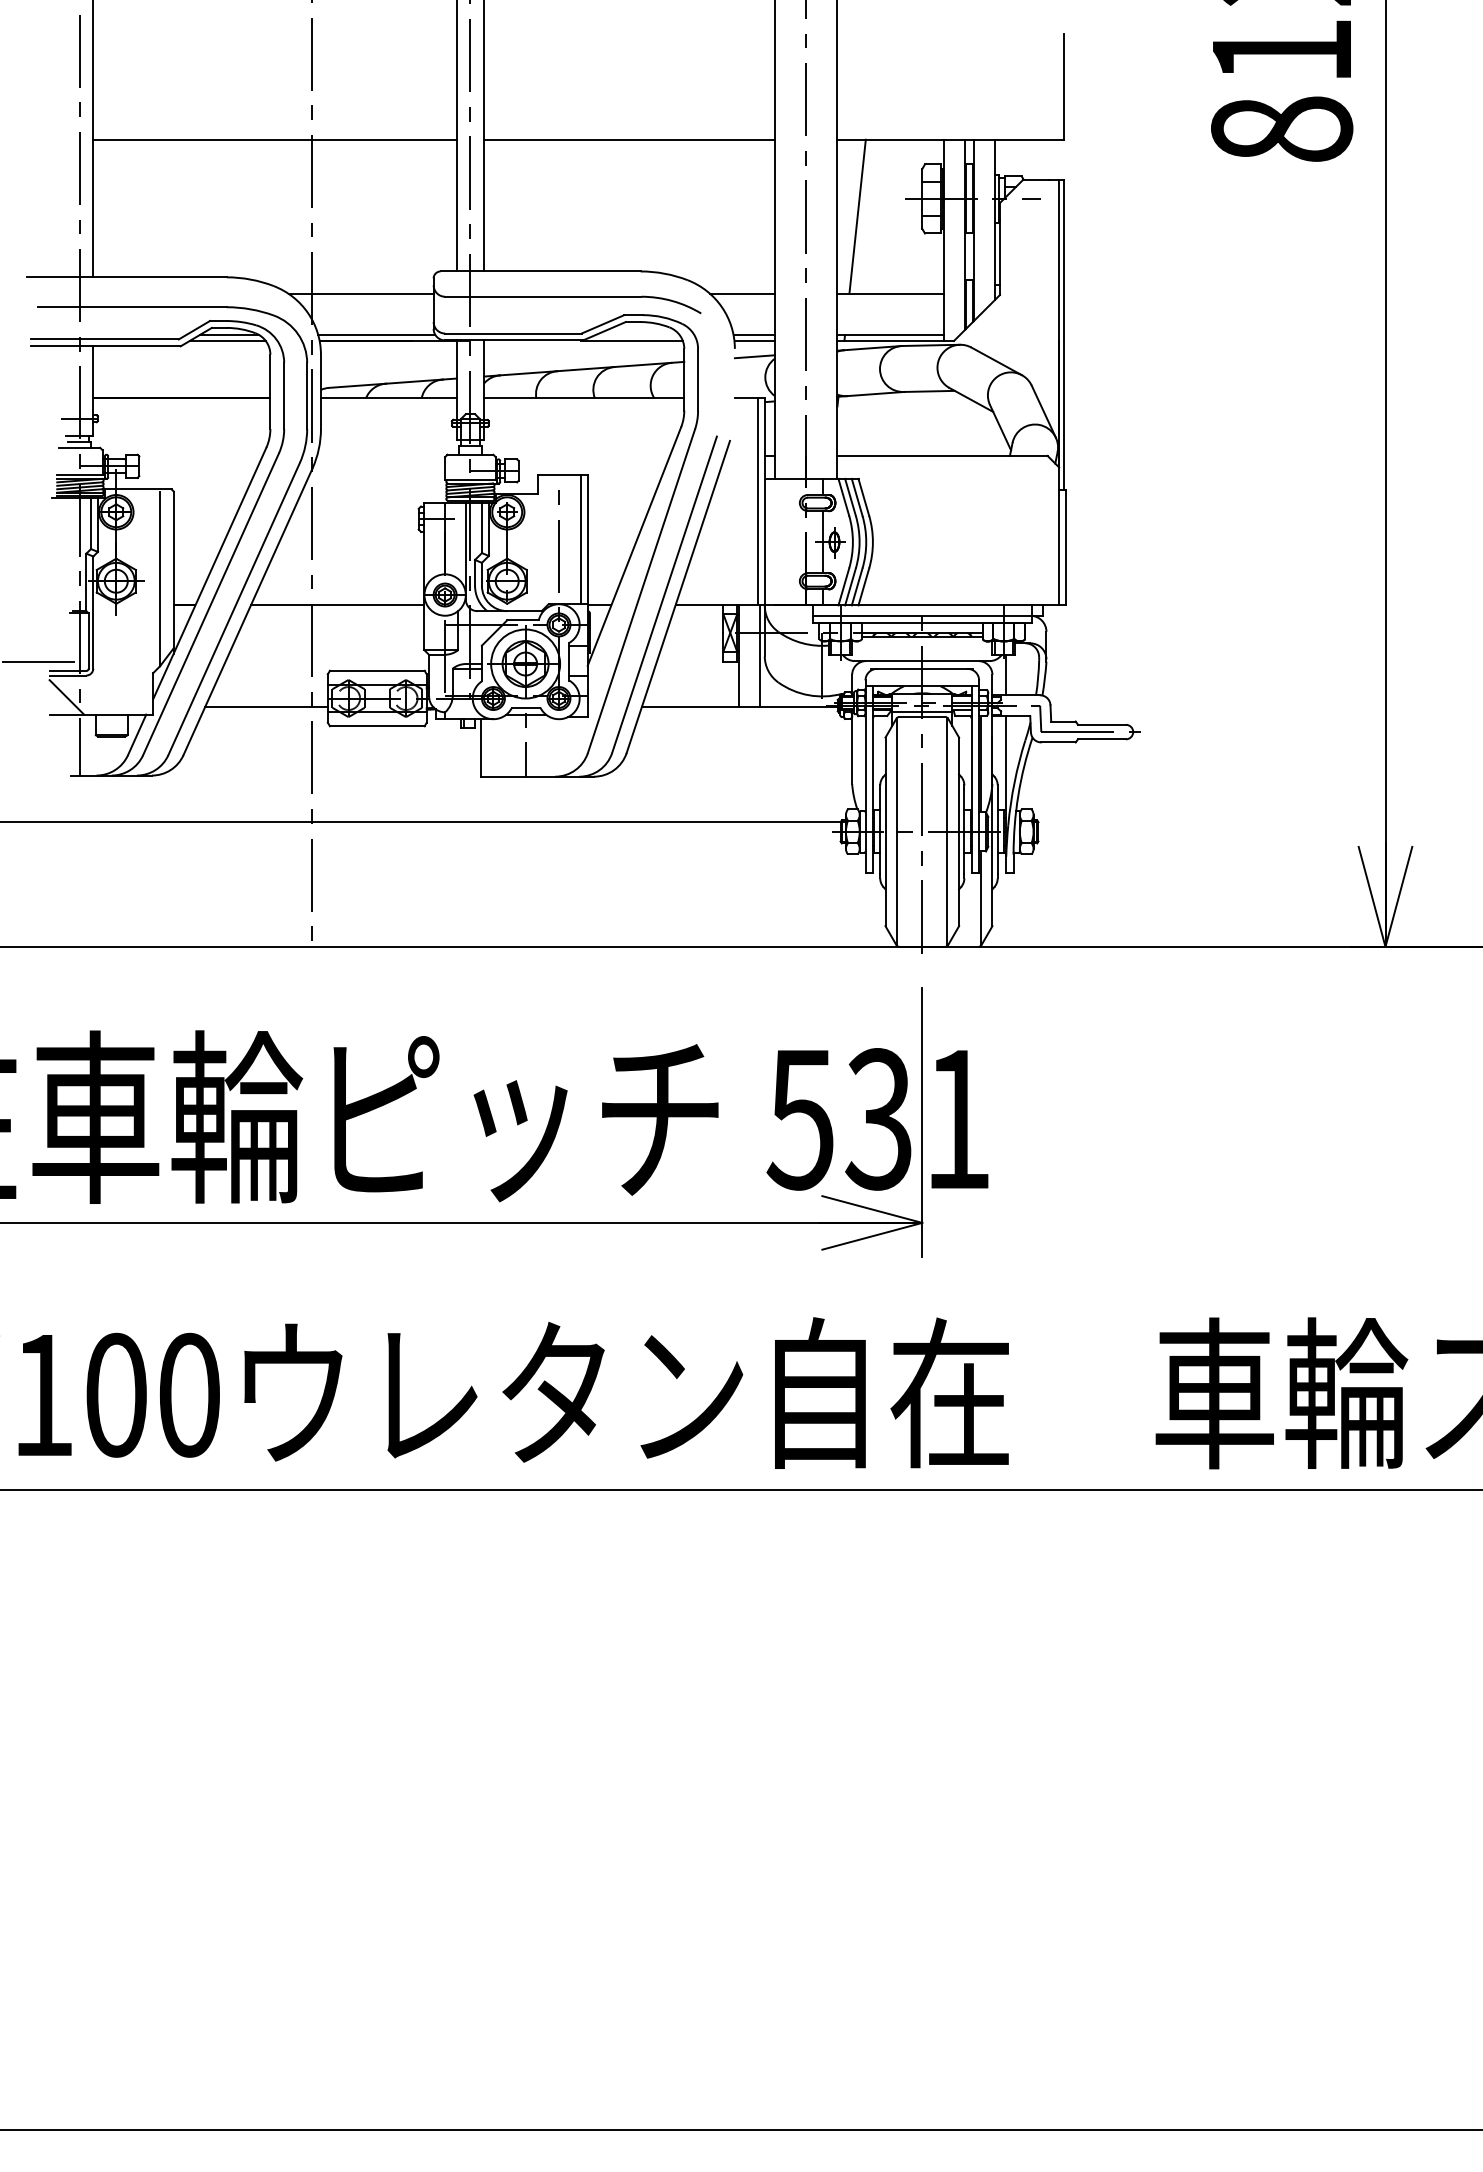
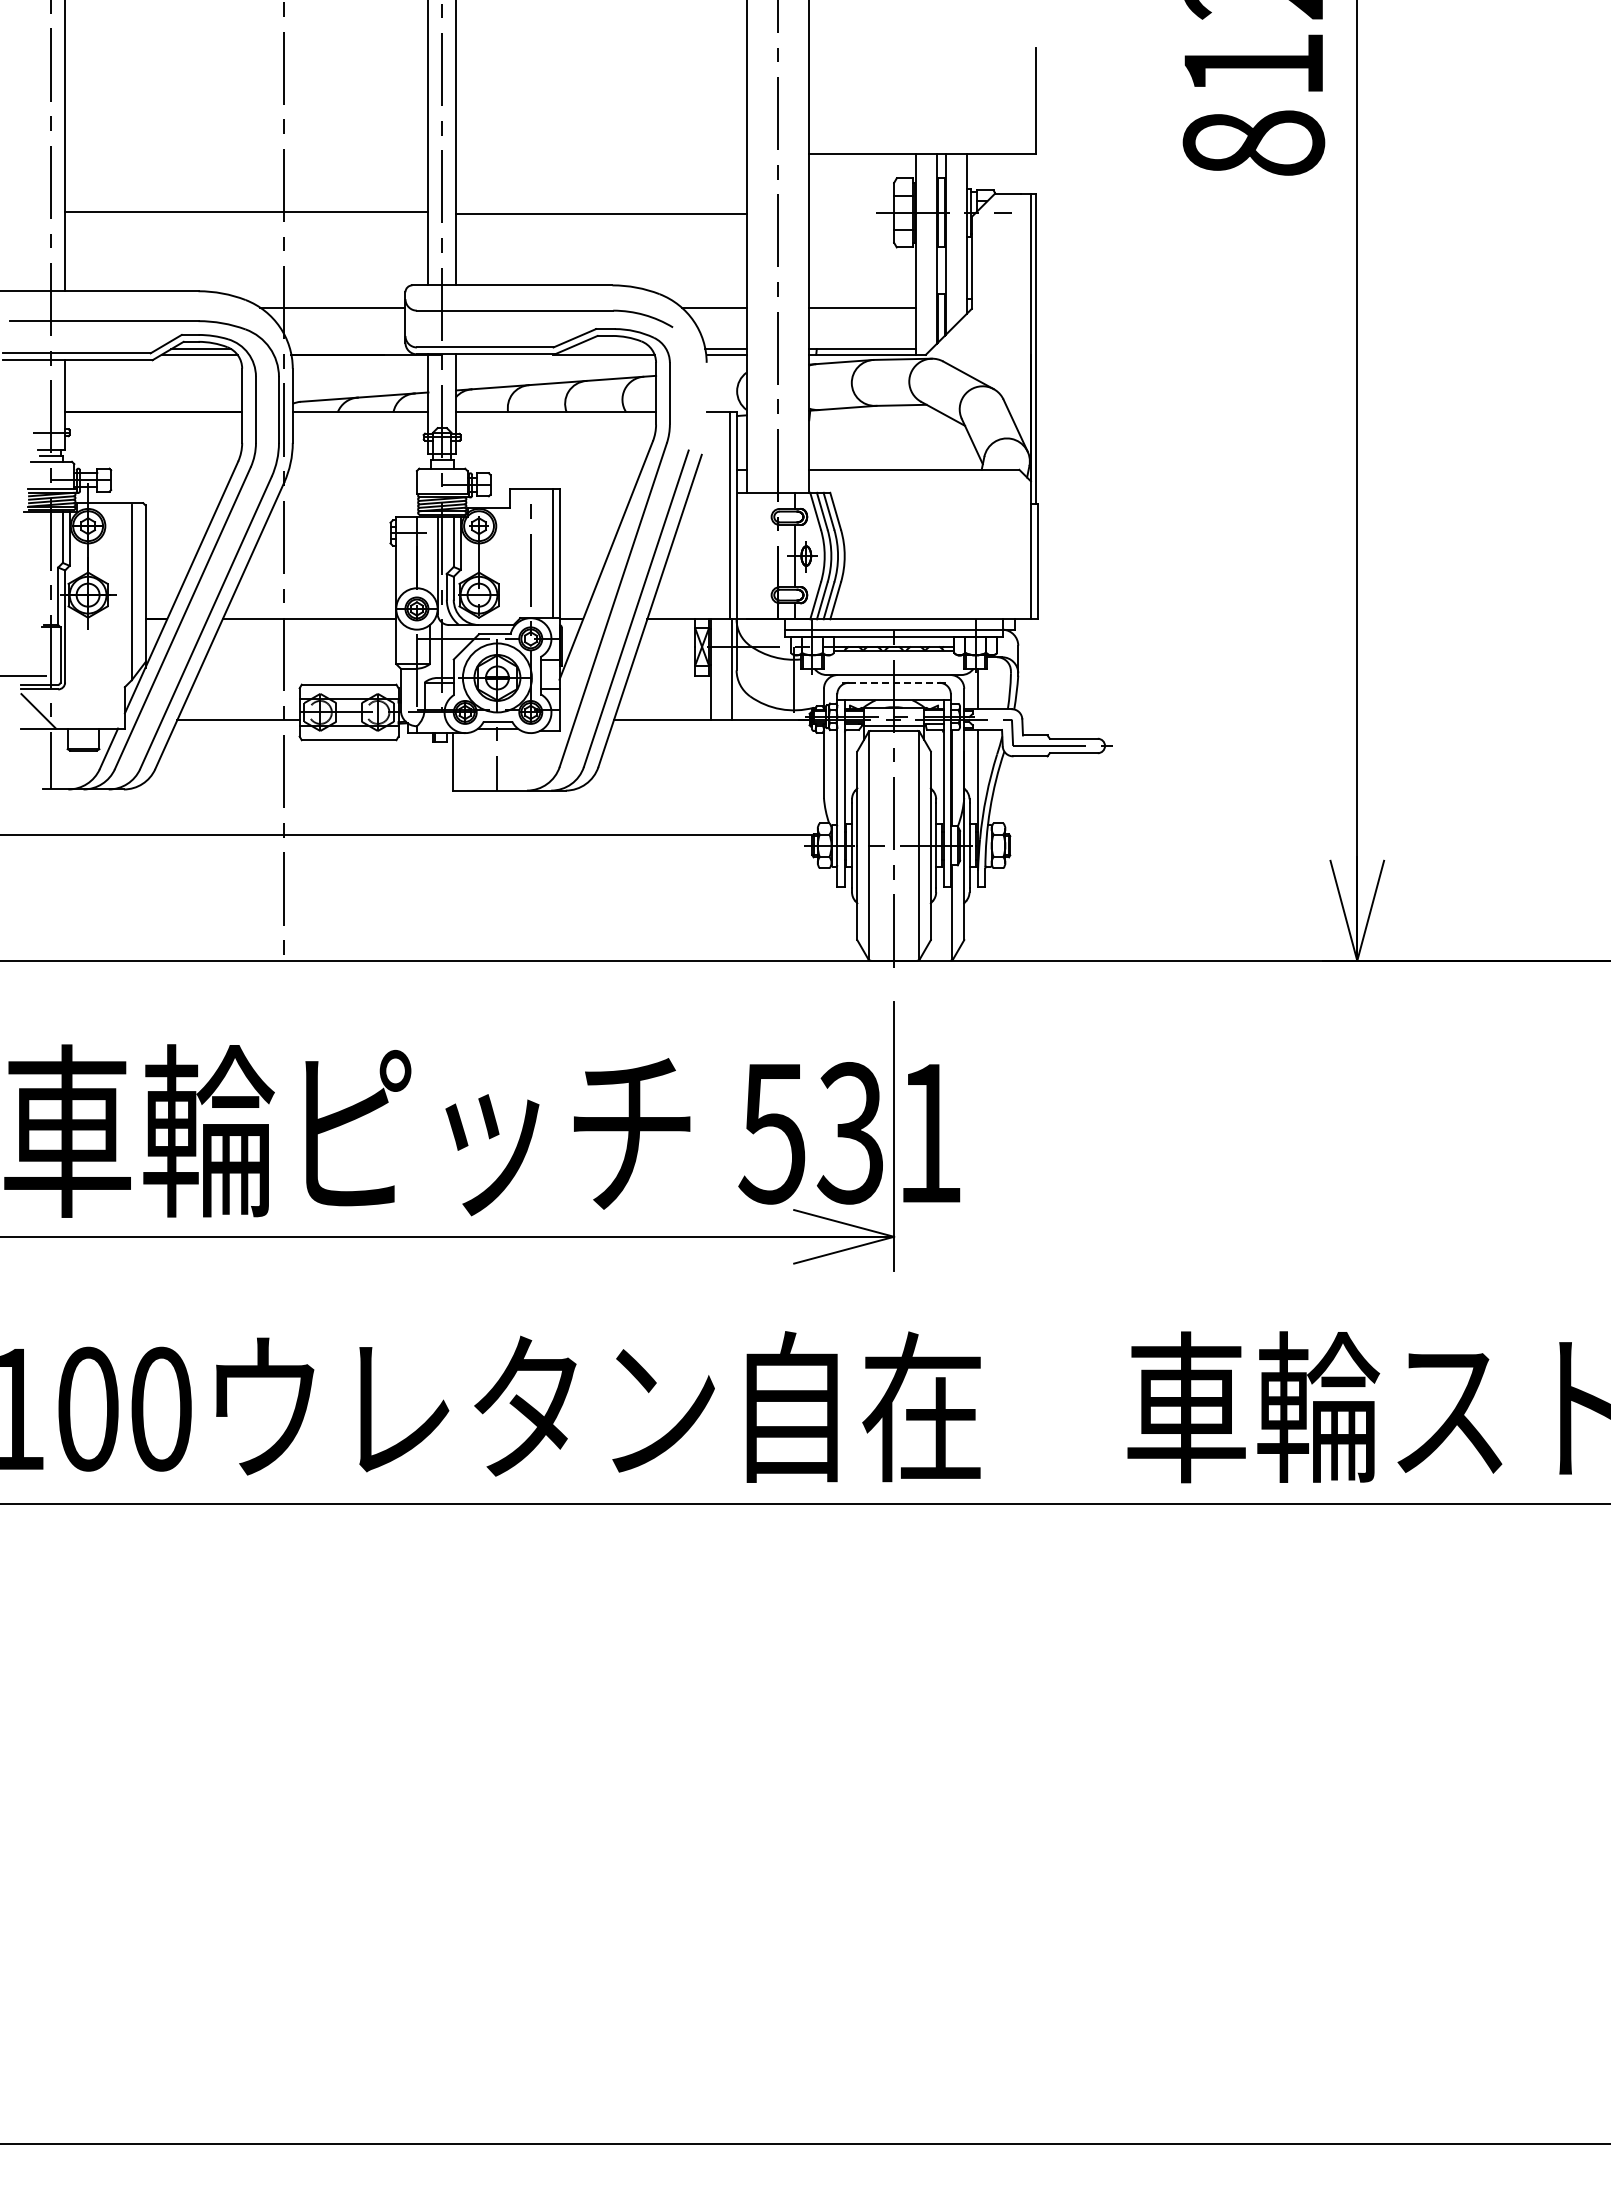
line: (274, 139) -> (246, 211), moved
line: (629, 139) -> (601, 213), moved
line: (857, 216) -> (829, 230), removed
line: (375, 335) -> (347, 349), removed
line: (754, 356) -> (726, 370), removed
line: (922, 668) -> (894, 682), solid -> dashed

